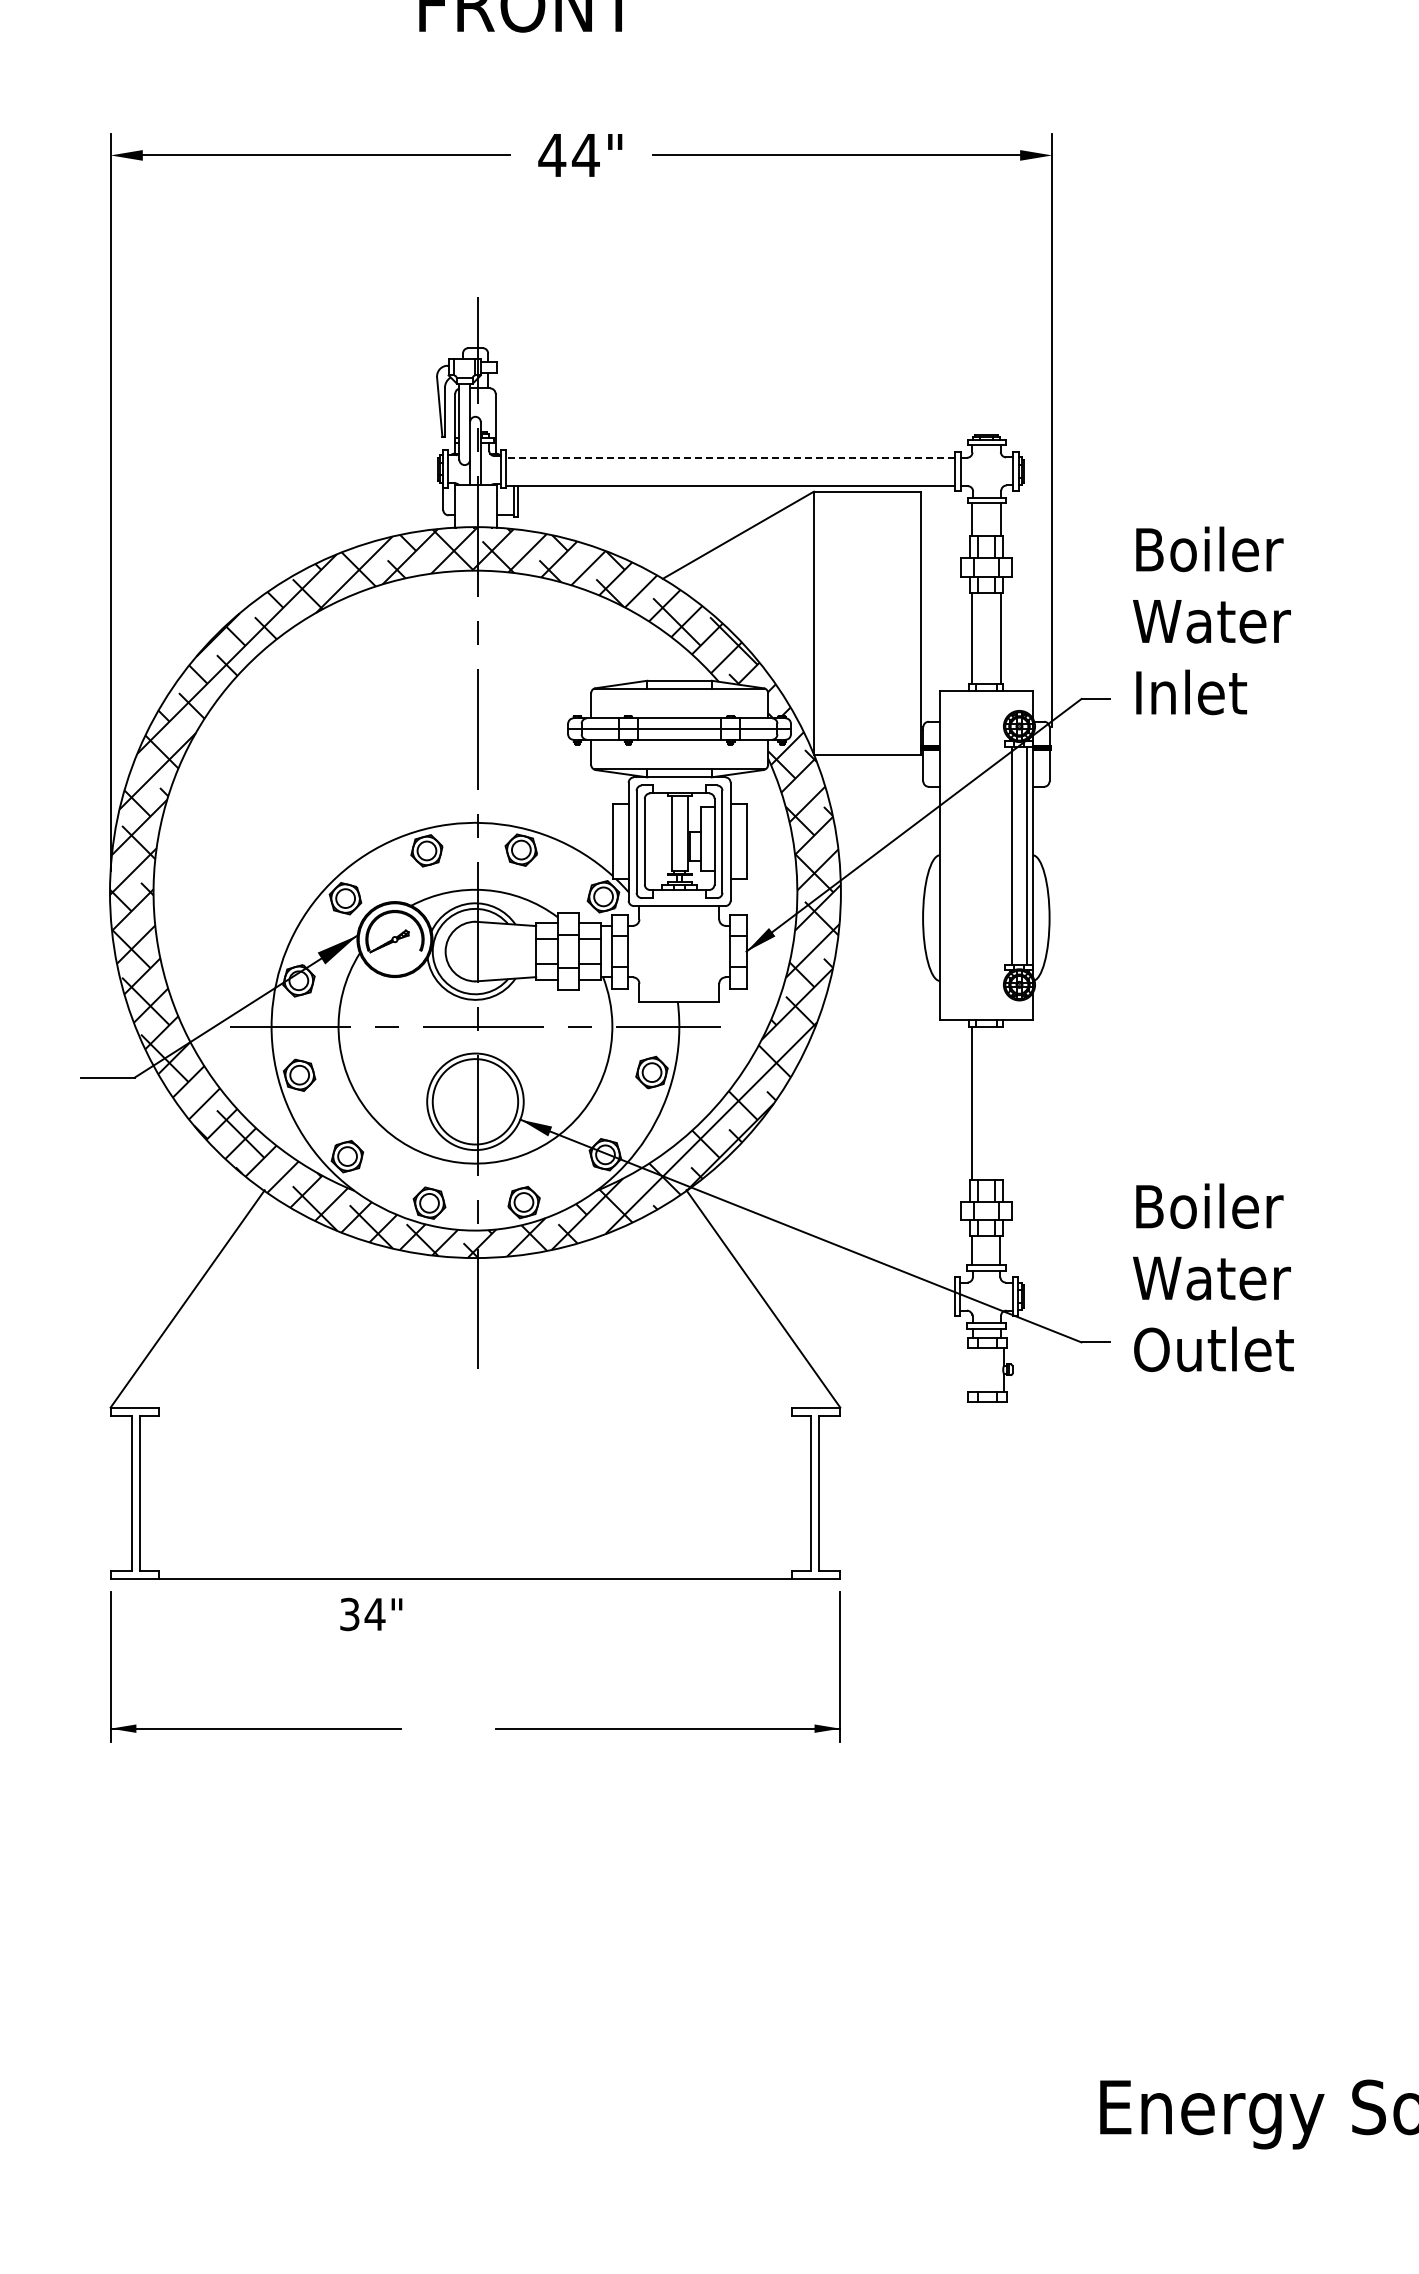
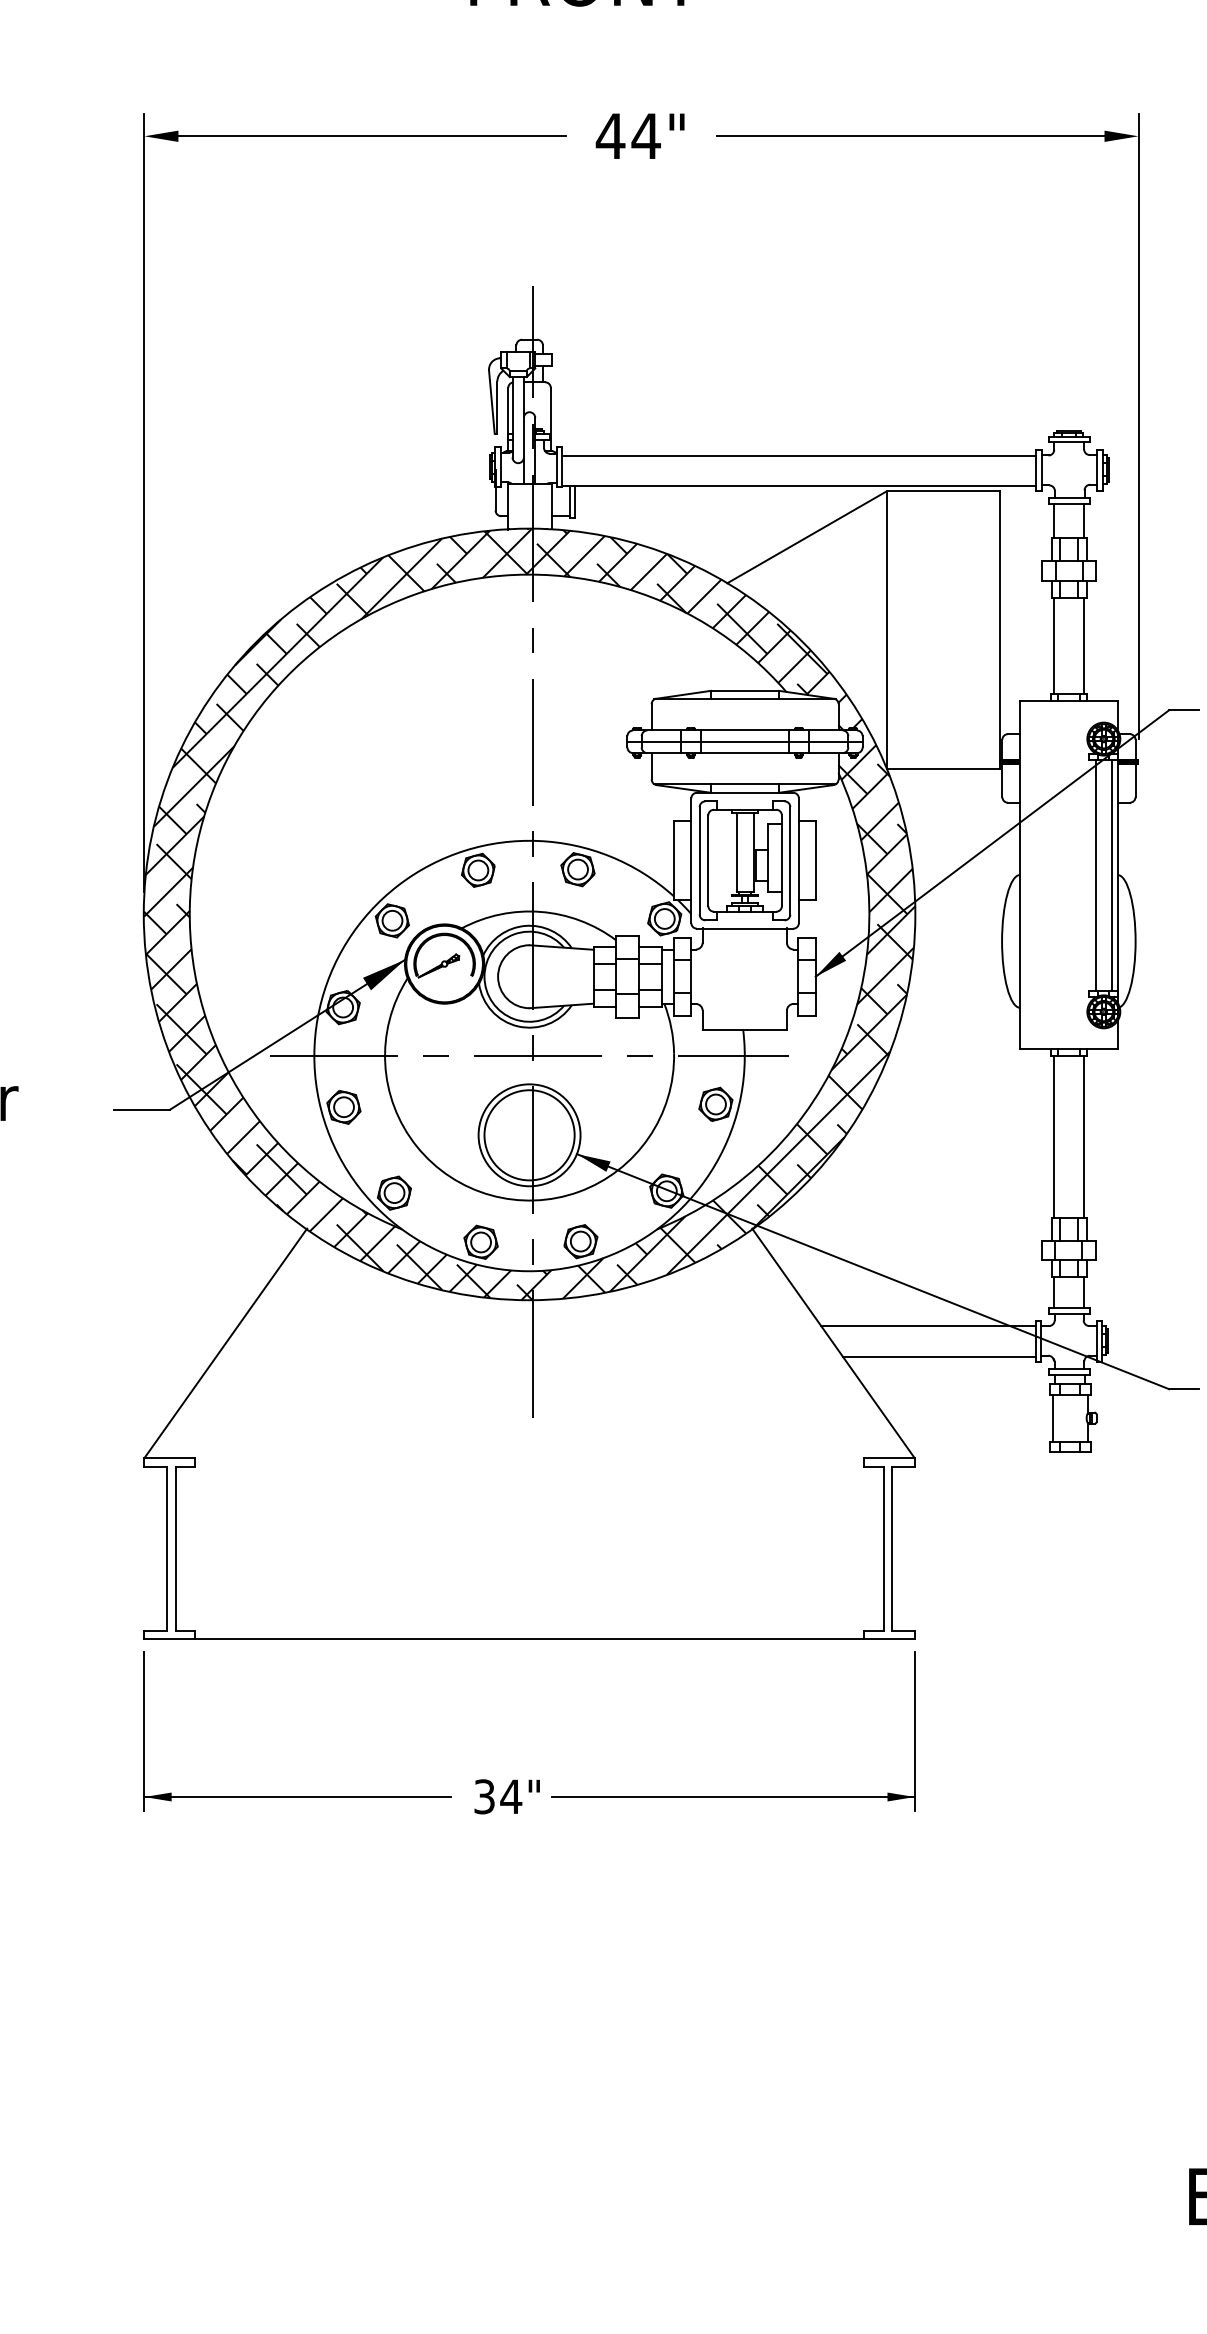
line: (731, 458) -> (799, 456), dashed -> solid
line: (1000, 1103) -> (1083, 1137), added
line: (852, 1282) -> (927, 1326), added
line: (863, 1311) -> (939, 1356), added
line: (970, 1369) -> (1052, 1417), added
text: (371, 1614) -> (507, 1796), moved

